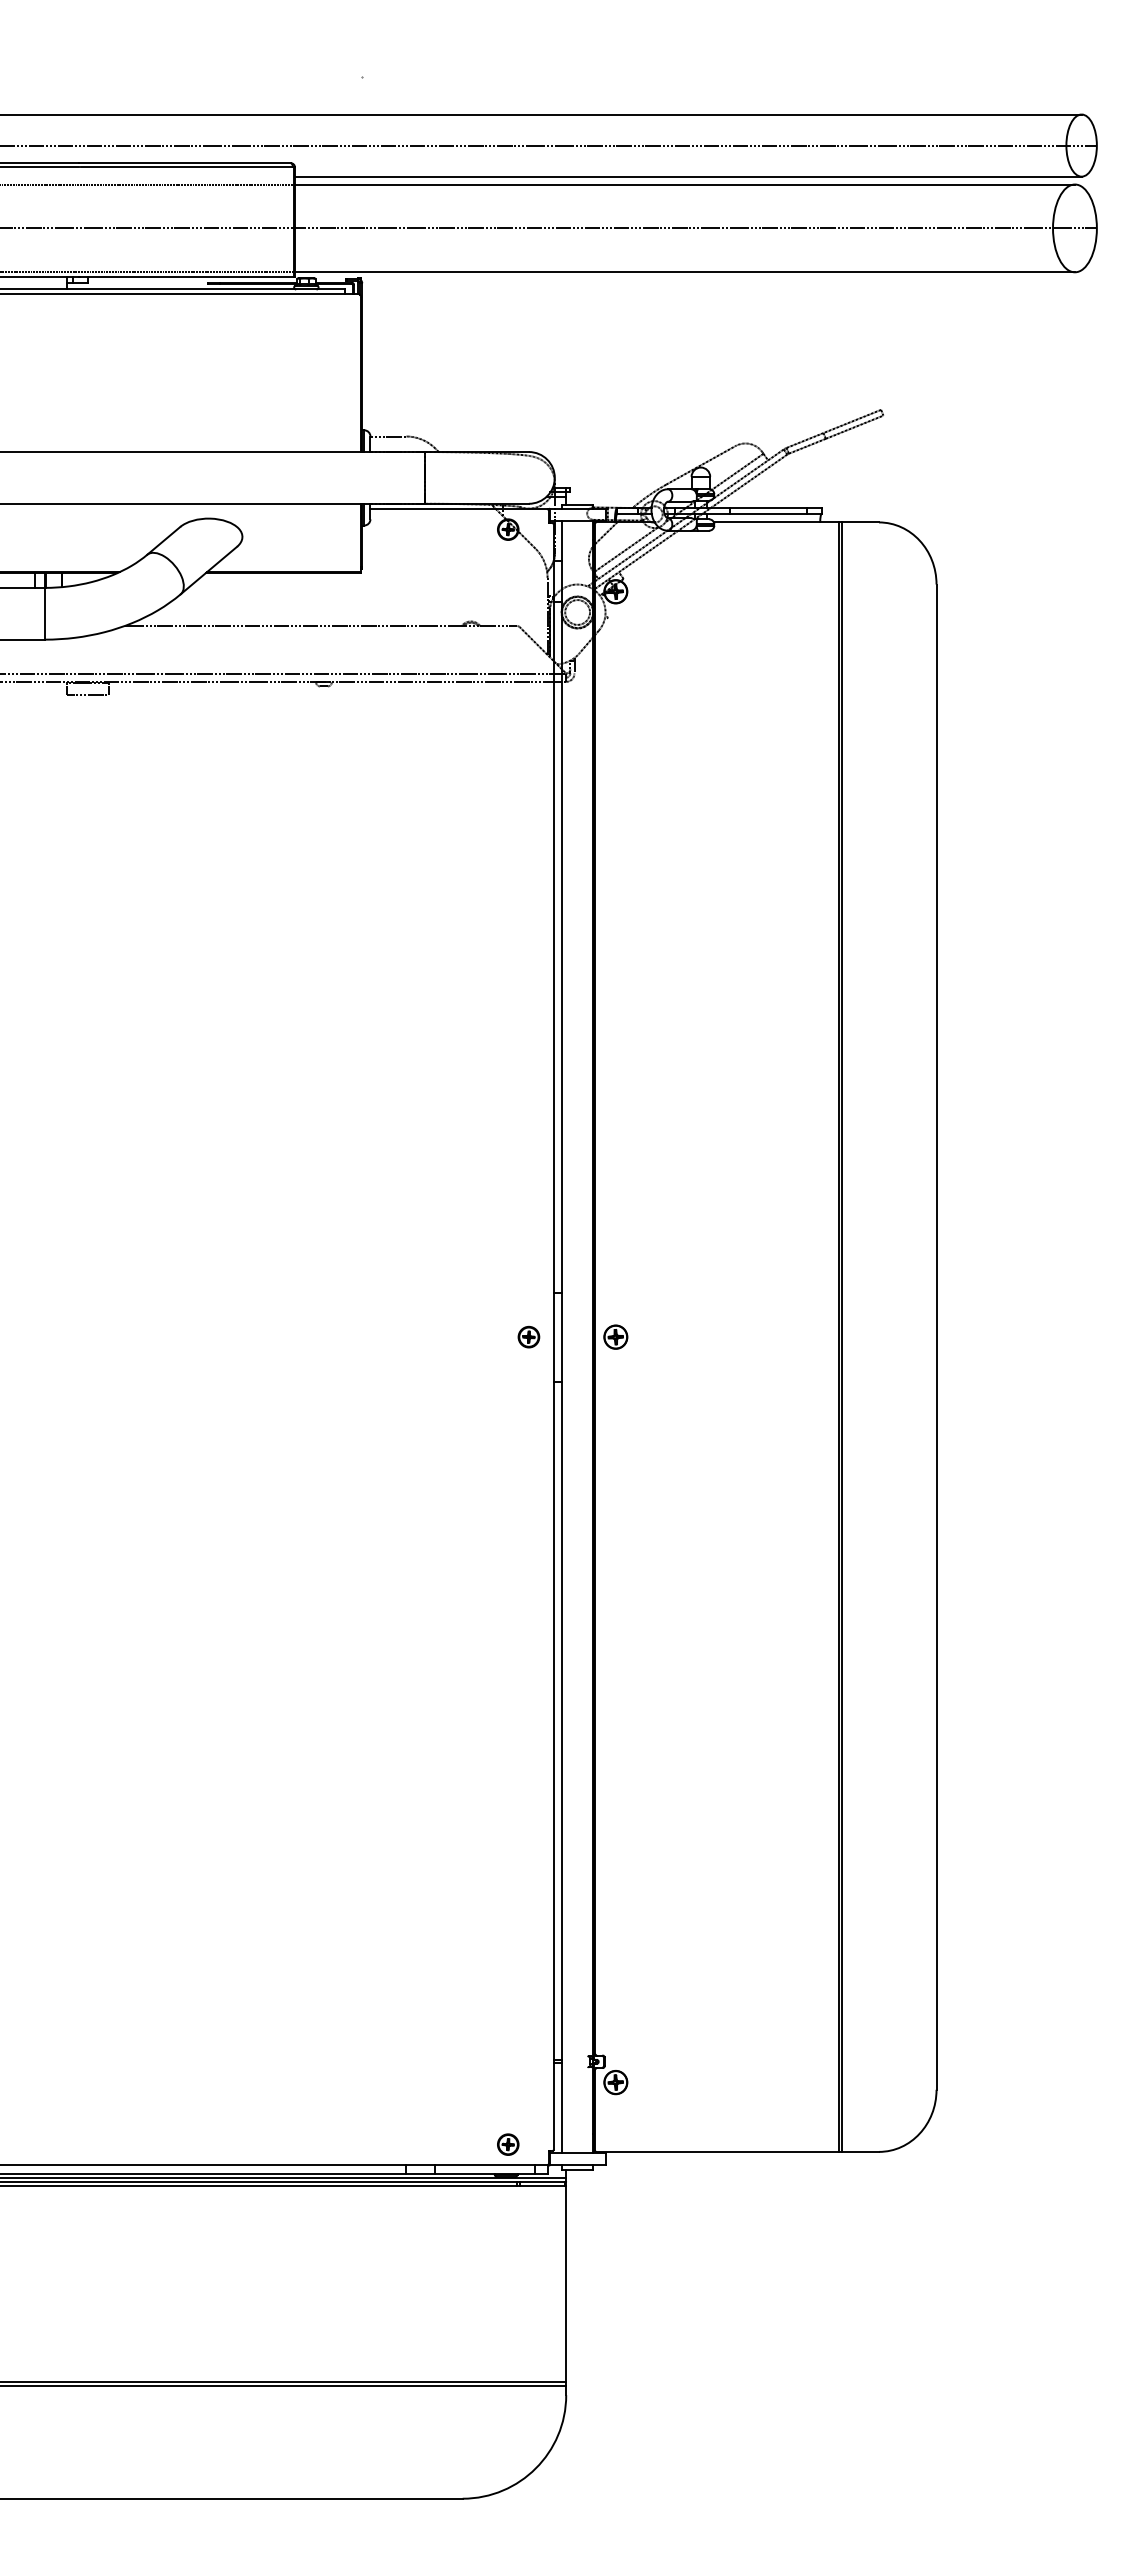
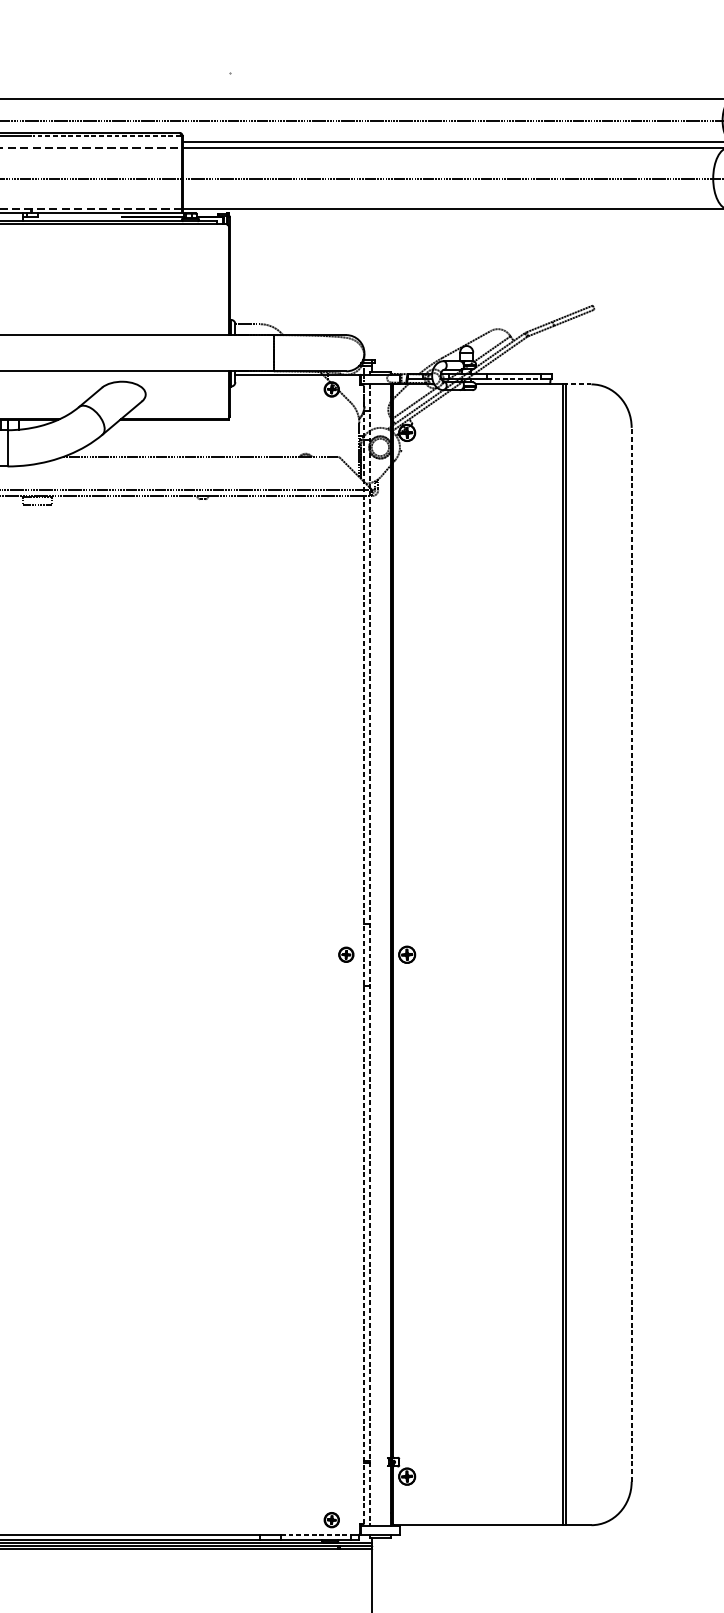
line: (186, 167) -> (106, 135), solid -> dashed
line: (768, 514) -> (514, 378), solid -> dashed
line: (860, 522) -> (578, 384), solid -> dashed
line: (553, 1337) -> (363, 955), solid -> dashed
line: (562, 1337) -> (369, 955), solid -> dashed
line: (936, 1337) -> (631, 955), solid -> dashed
line: (485, 2165) -> (315, 1534), solid -> dashed

